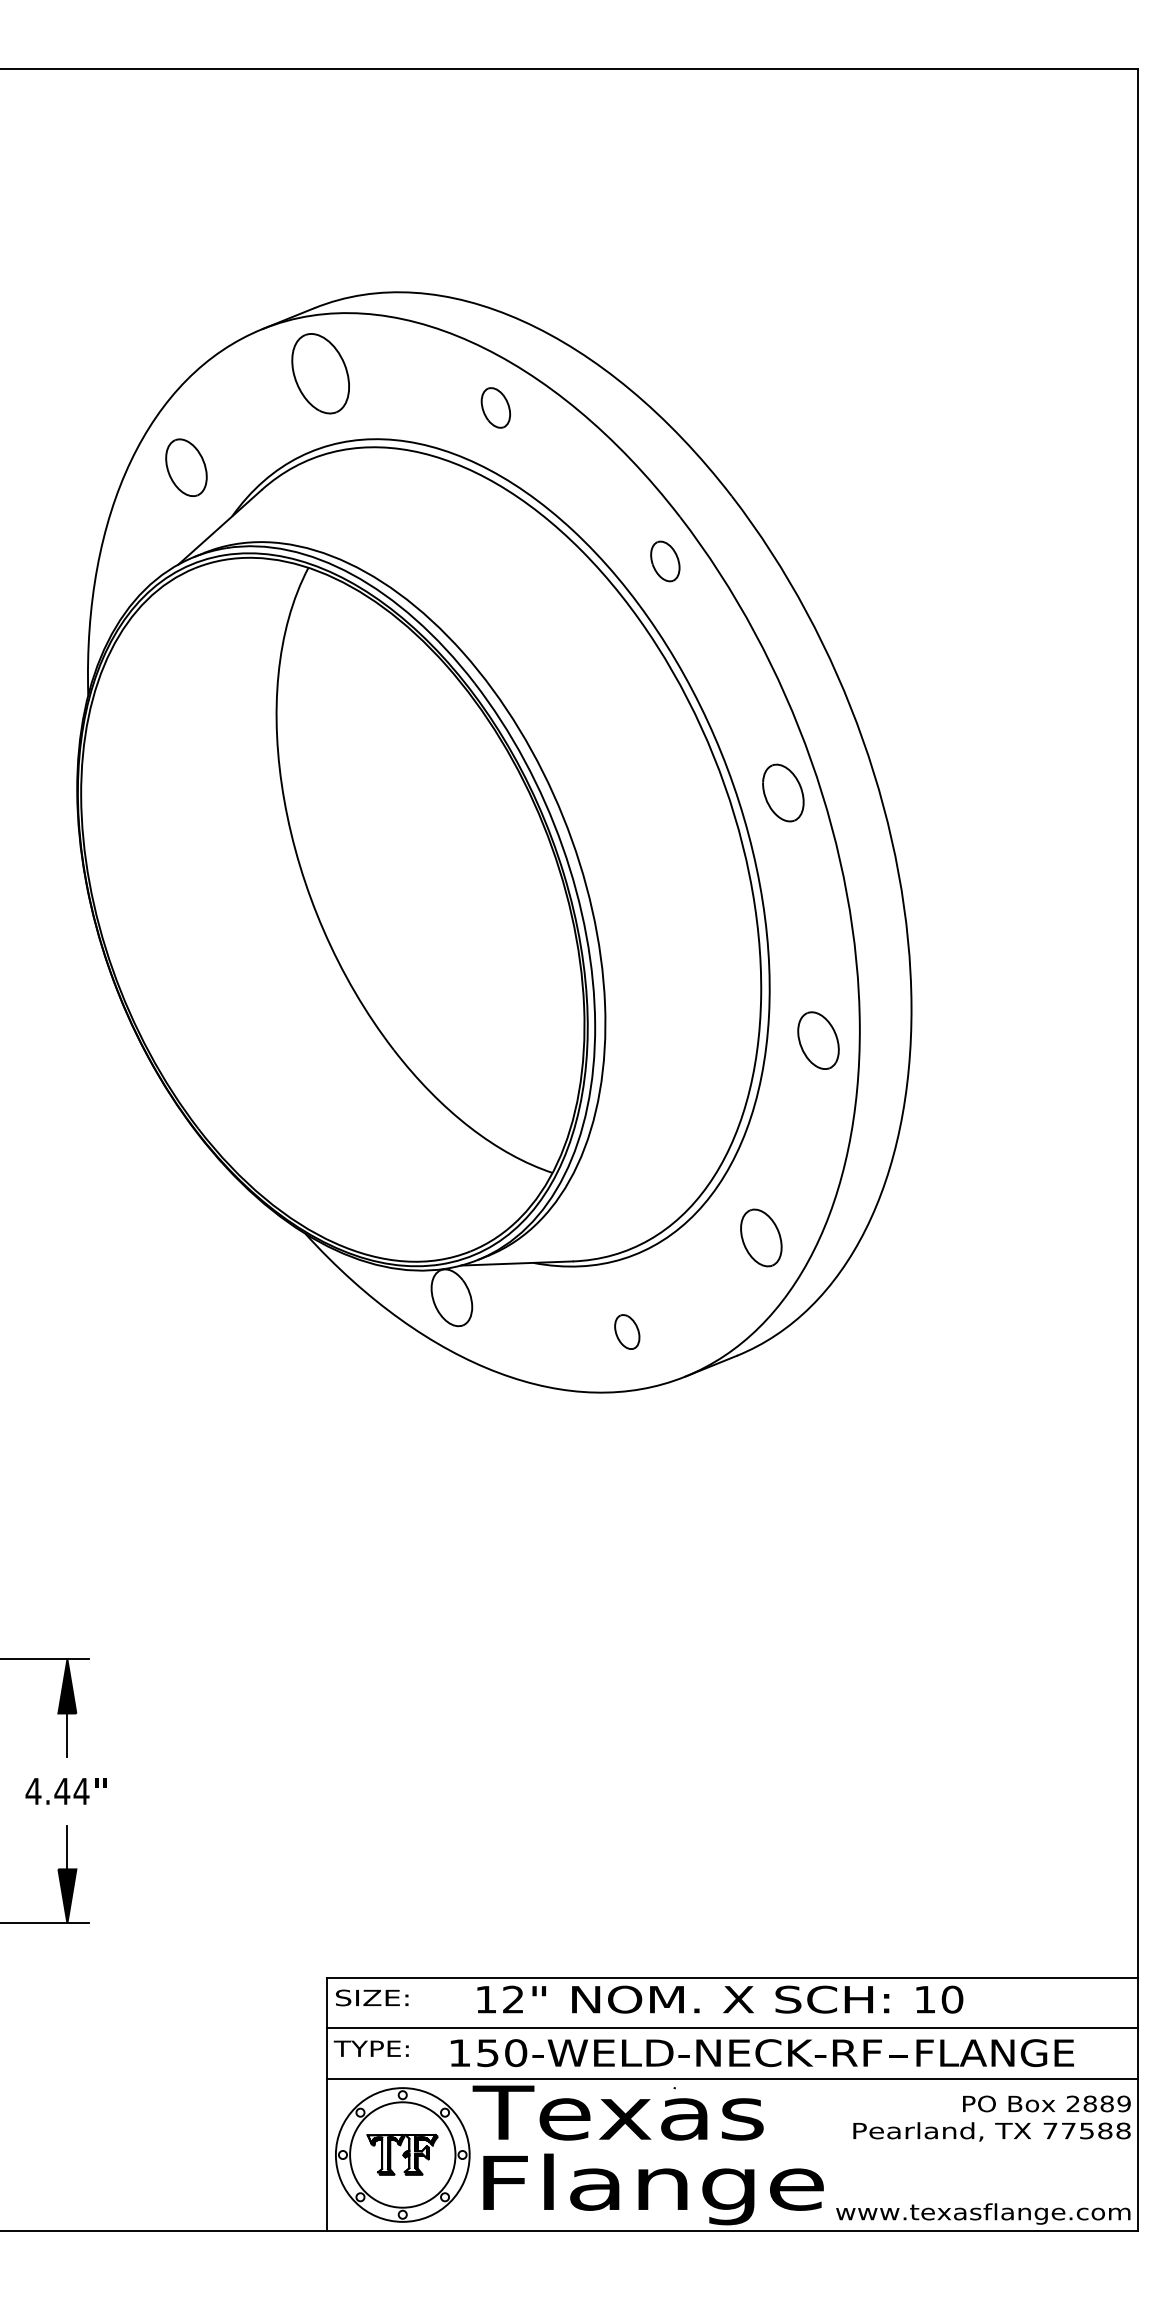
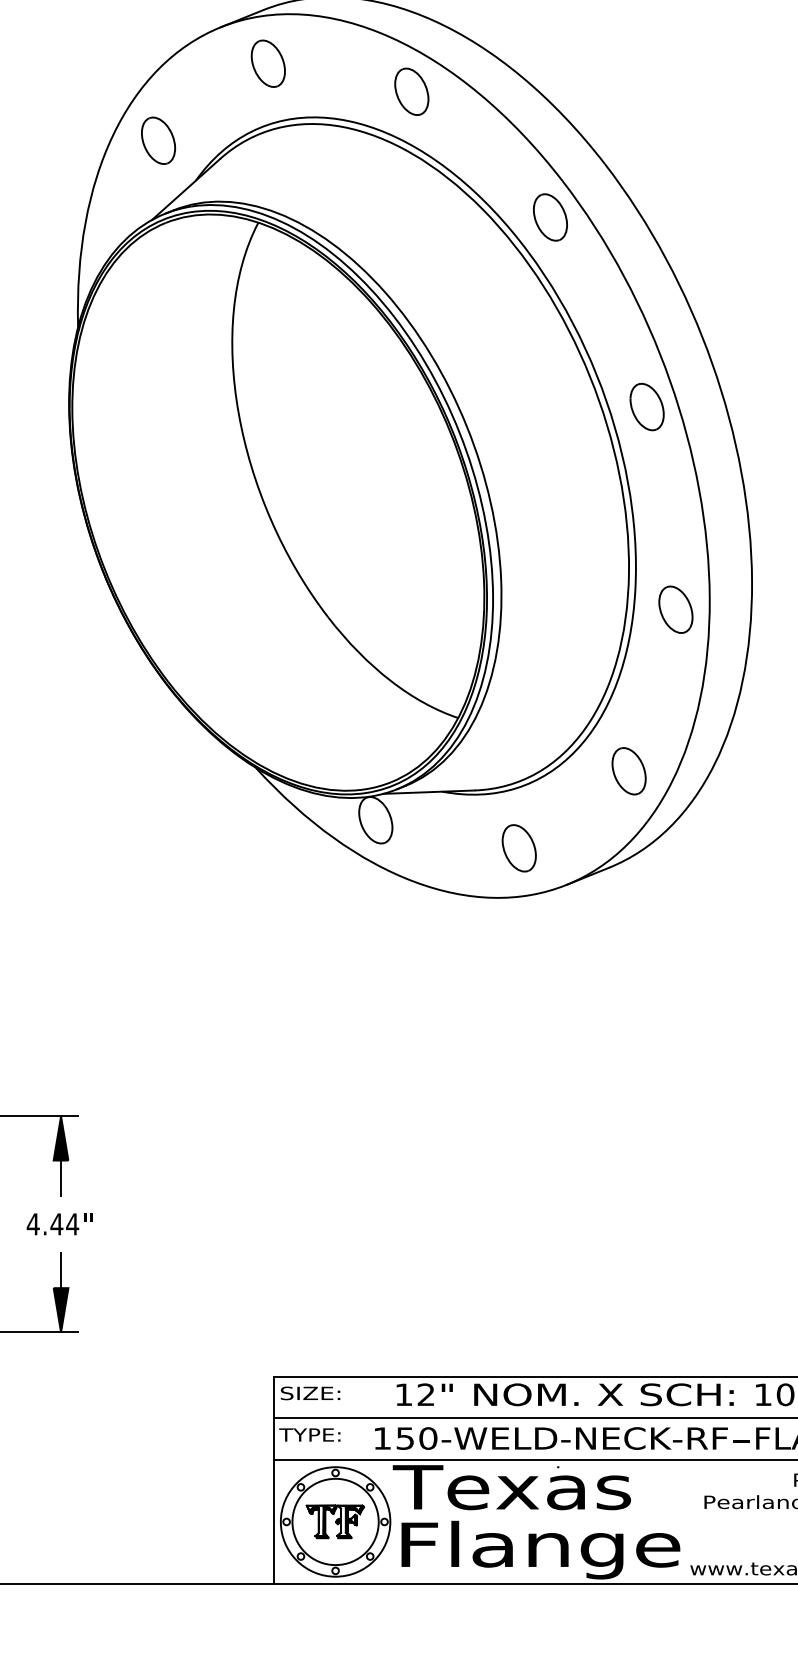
part: (320, 373) -> (268, 63), size x0.71
part: (495, 407) -> (411, 91), size x1.43
part: (665, 561) -> (550, 217), size x1.43
part: (627, 1331) -> (519, 847), size x1.67

